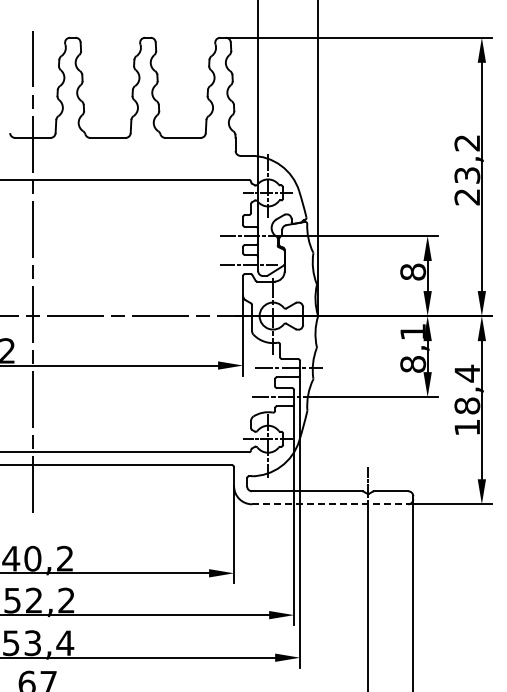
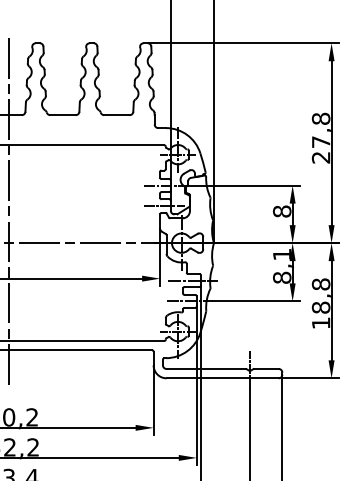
text: (467, 158) -> (321, 129), 23,2 -> 27,8
text: (467, 373) -> (321, 284), 18,4 -> 18,8
line: (330, 504) -> (222, 378), dashed -> solid

